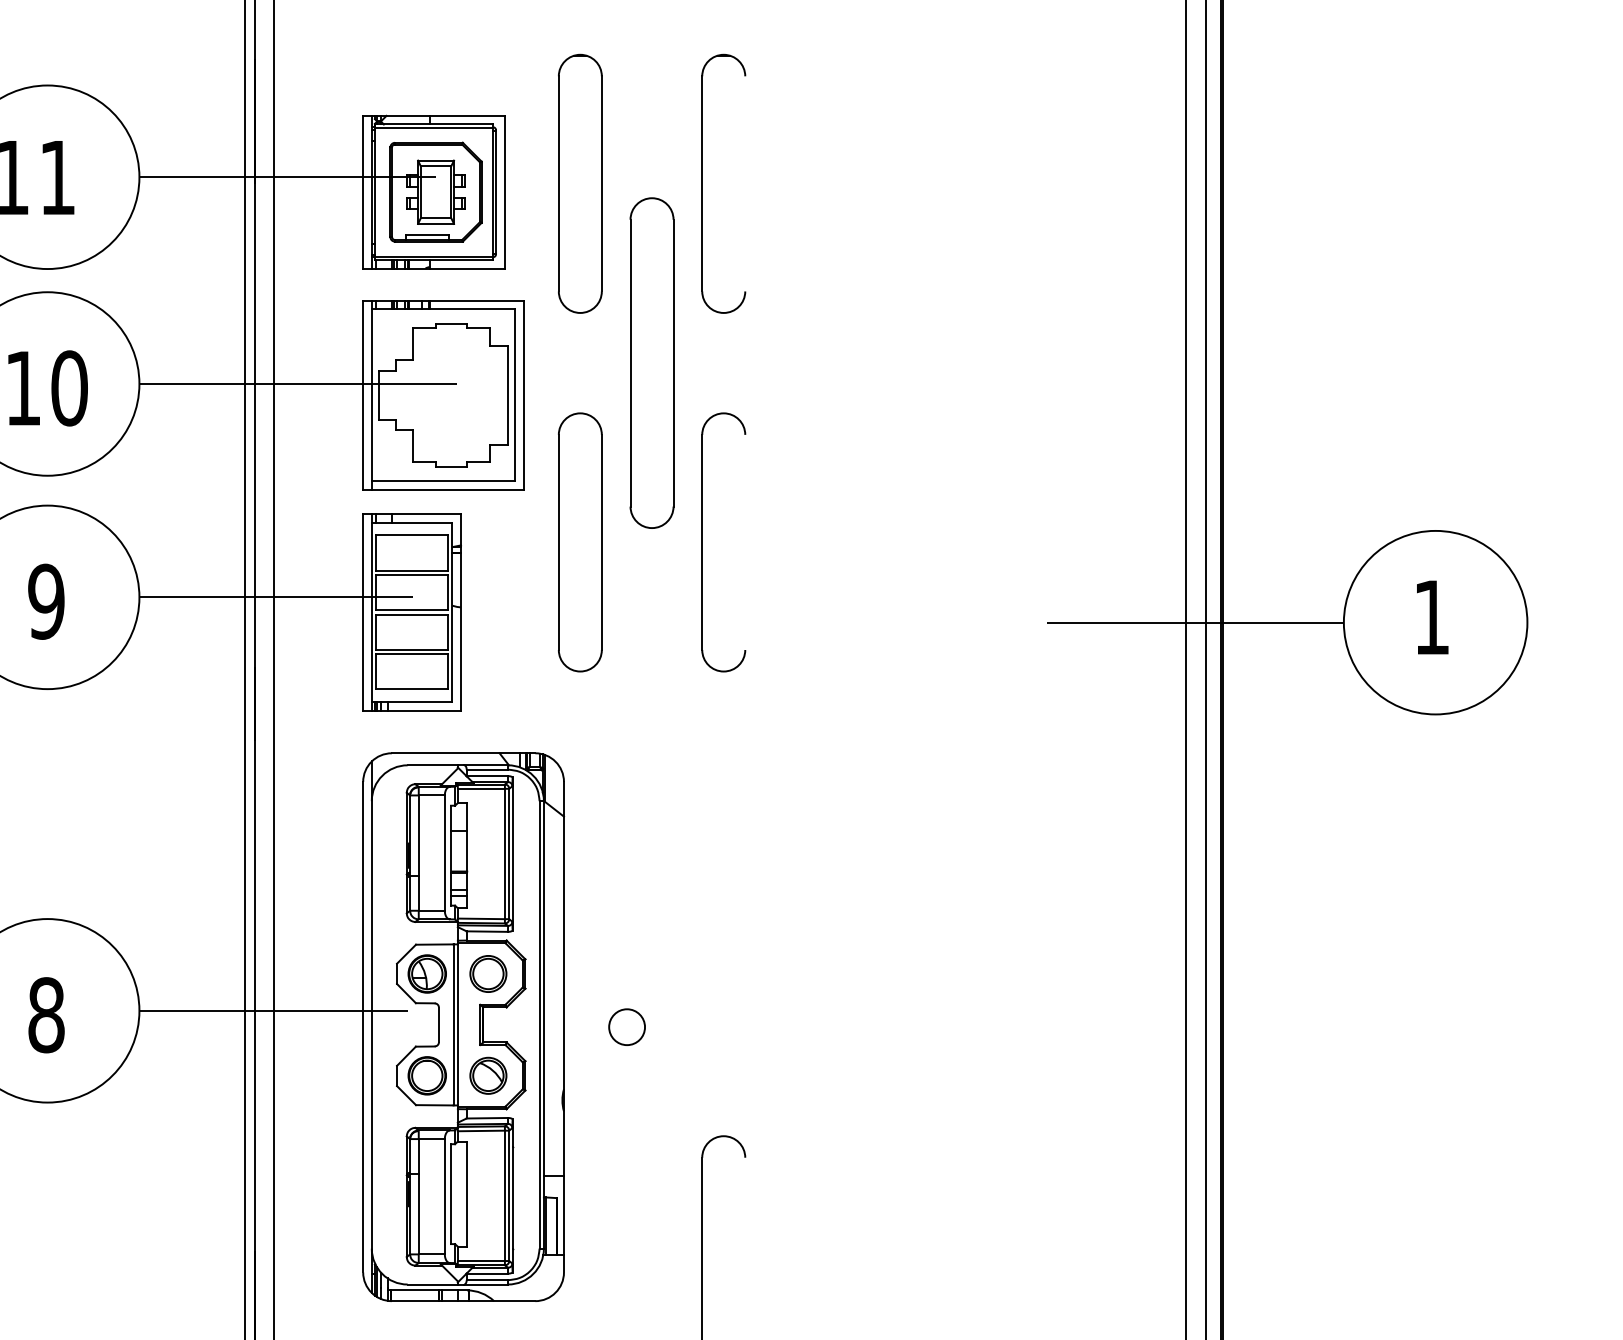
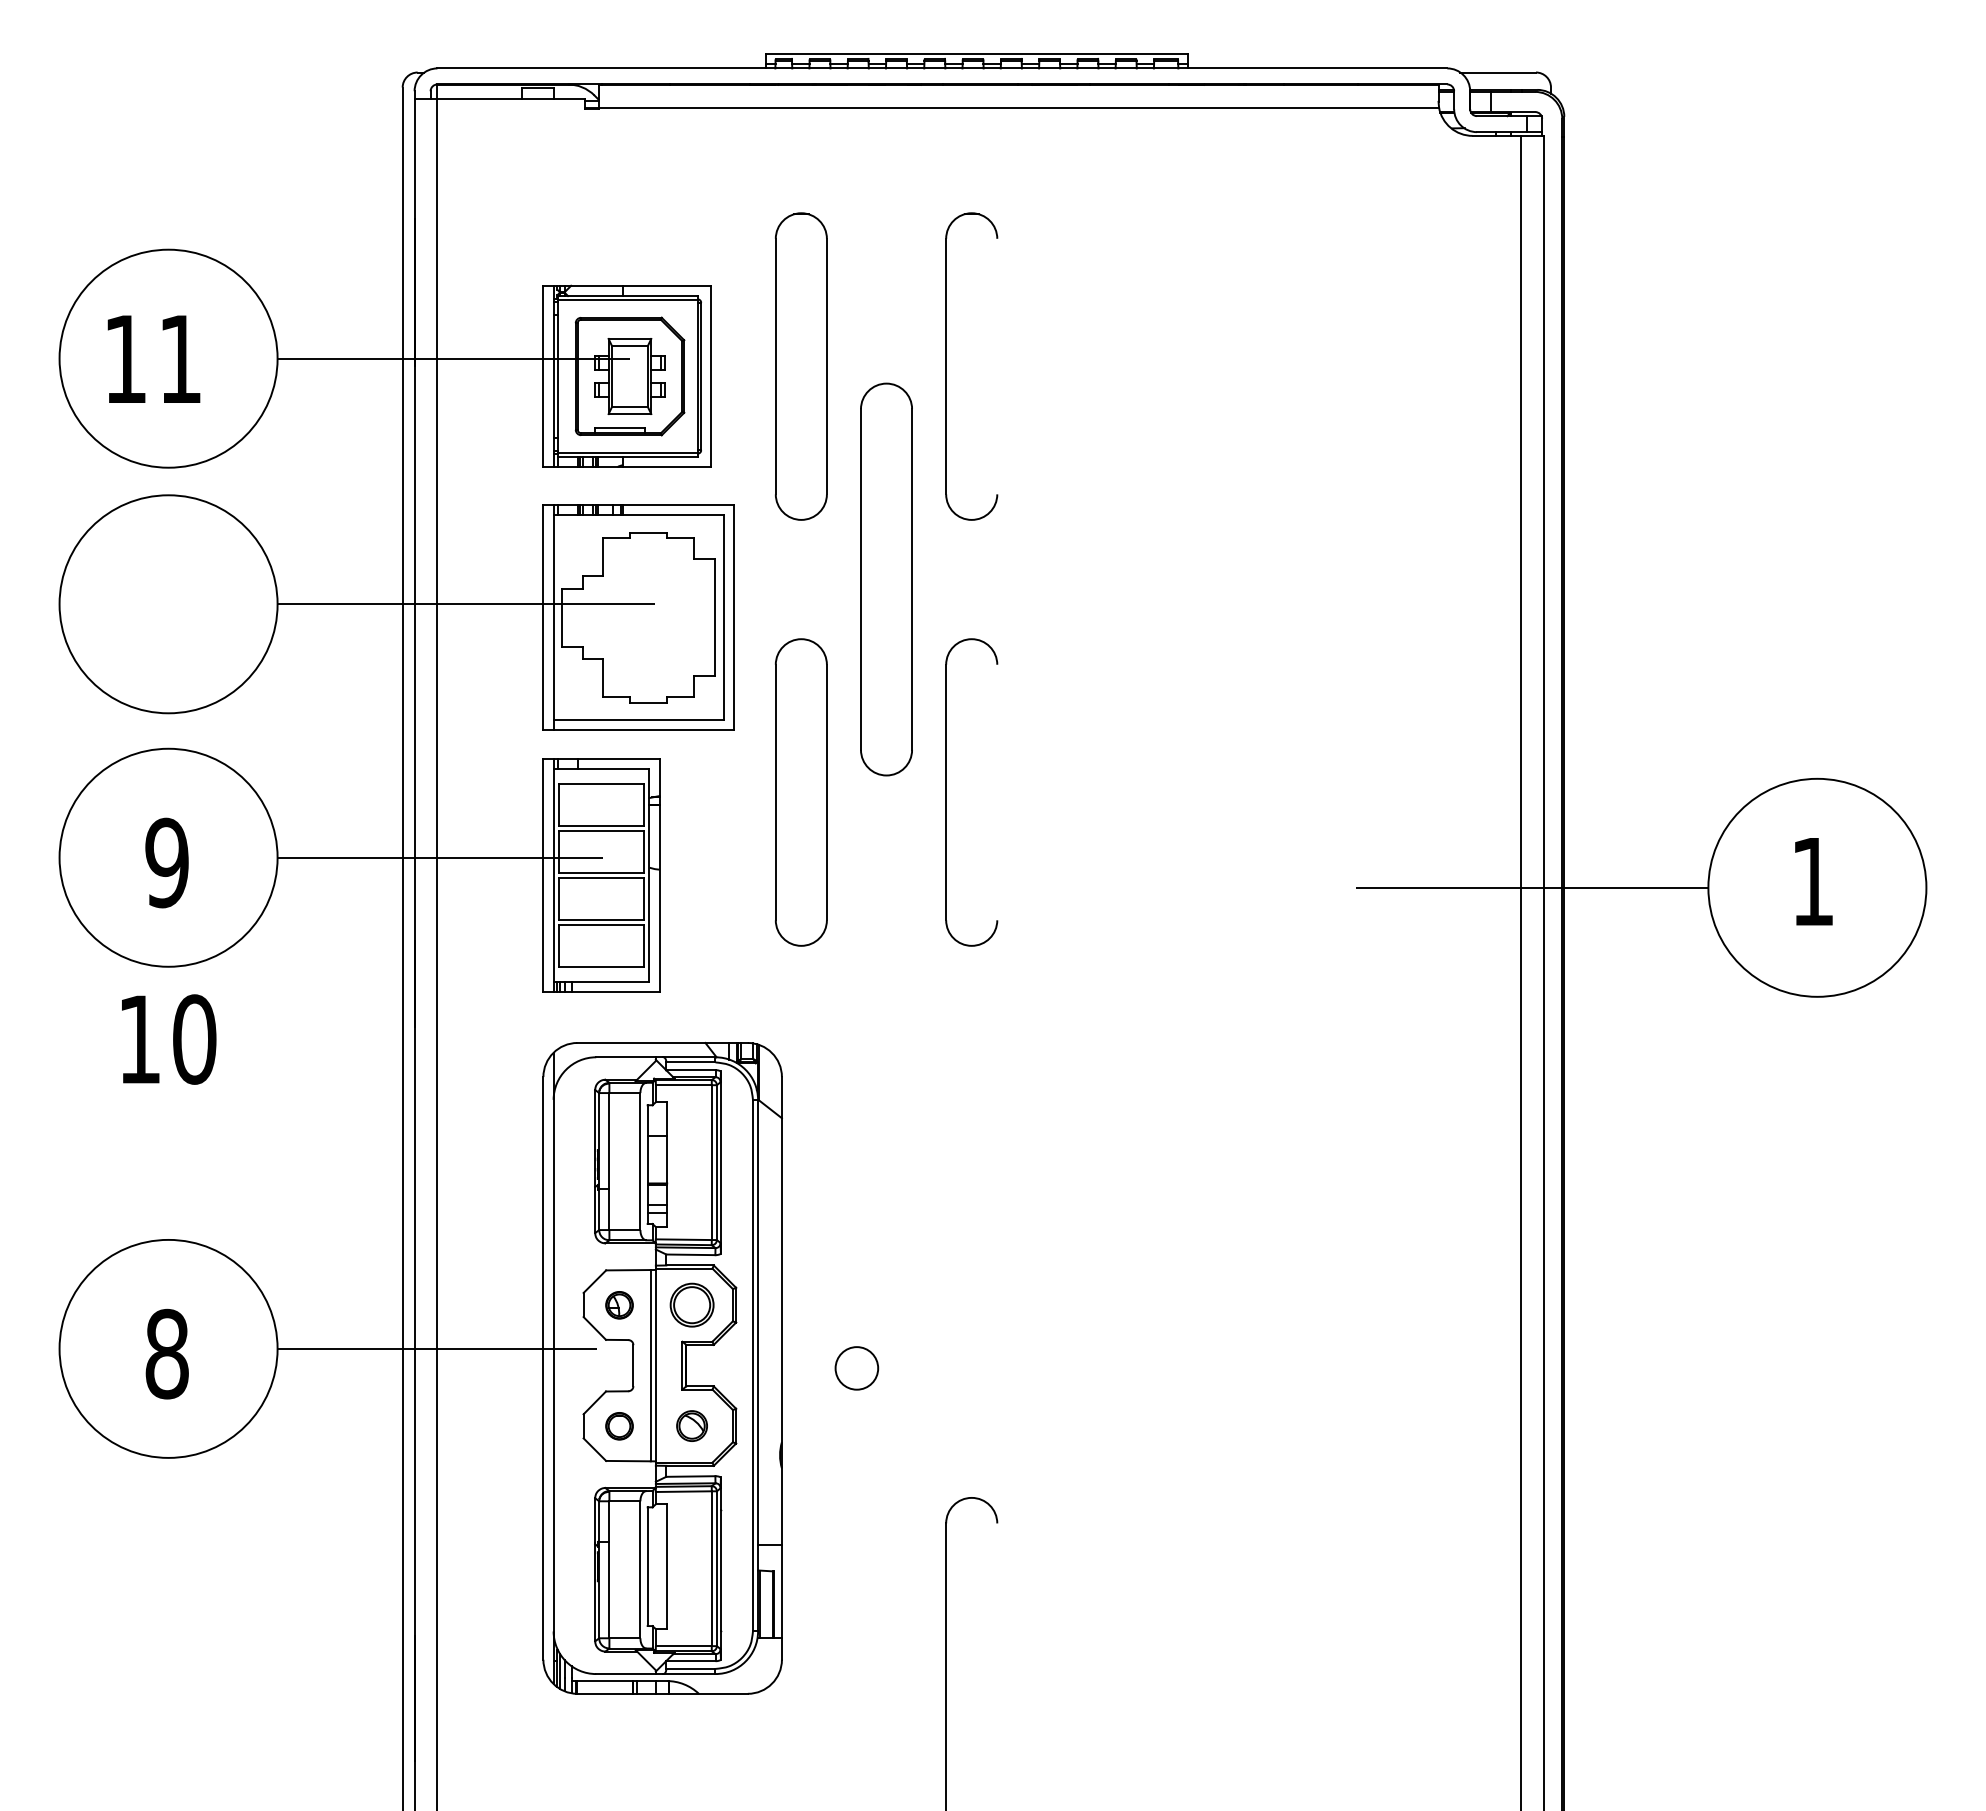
text: (48, 388) -> (169, 1039), moved
part: (427, 974) -> (619, 1305), size x0.6
part: (487, 1075) -> (691, 1425), size x0.7
part: (427, 1076) -> (619, 1426), size x0.6

